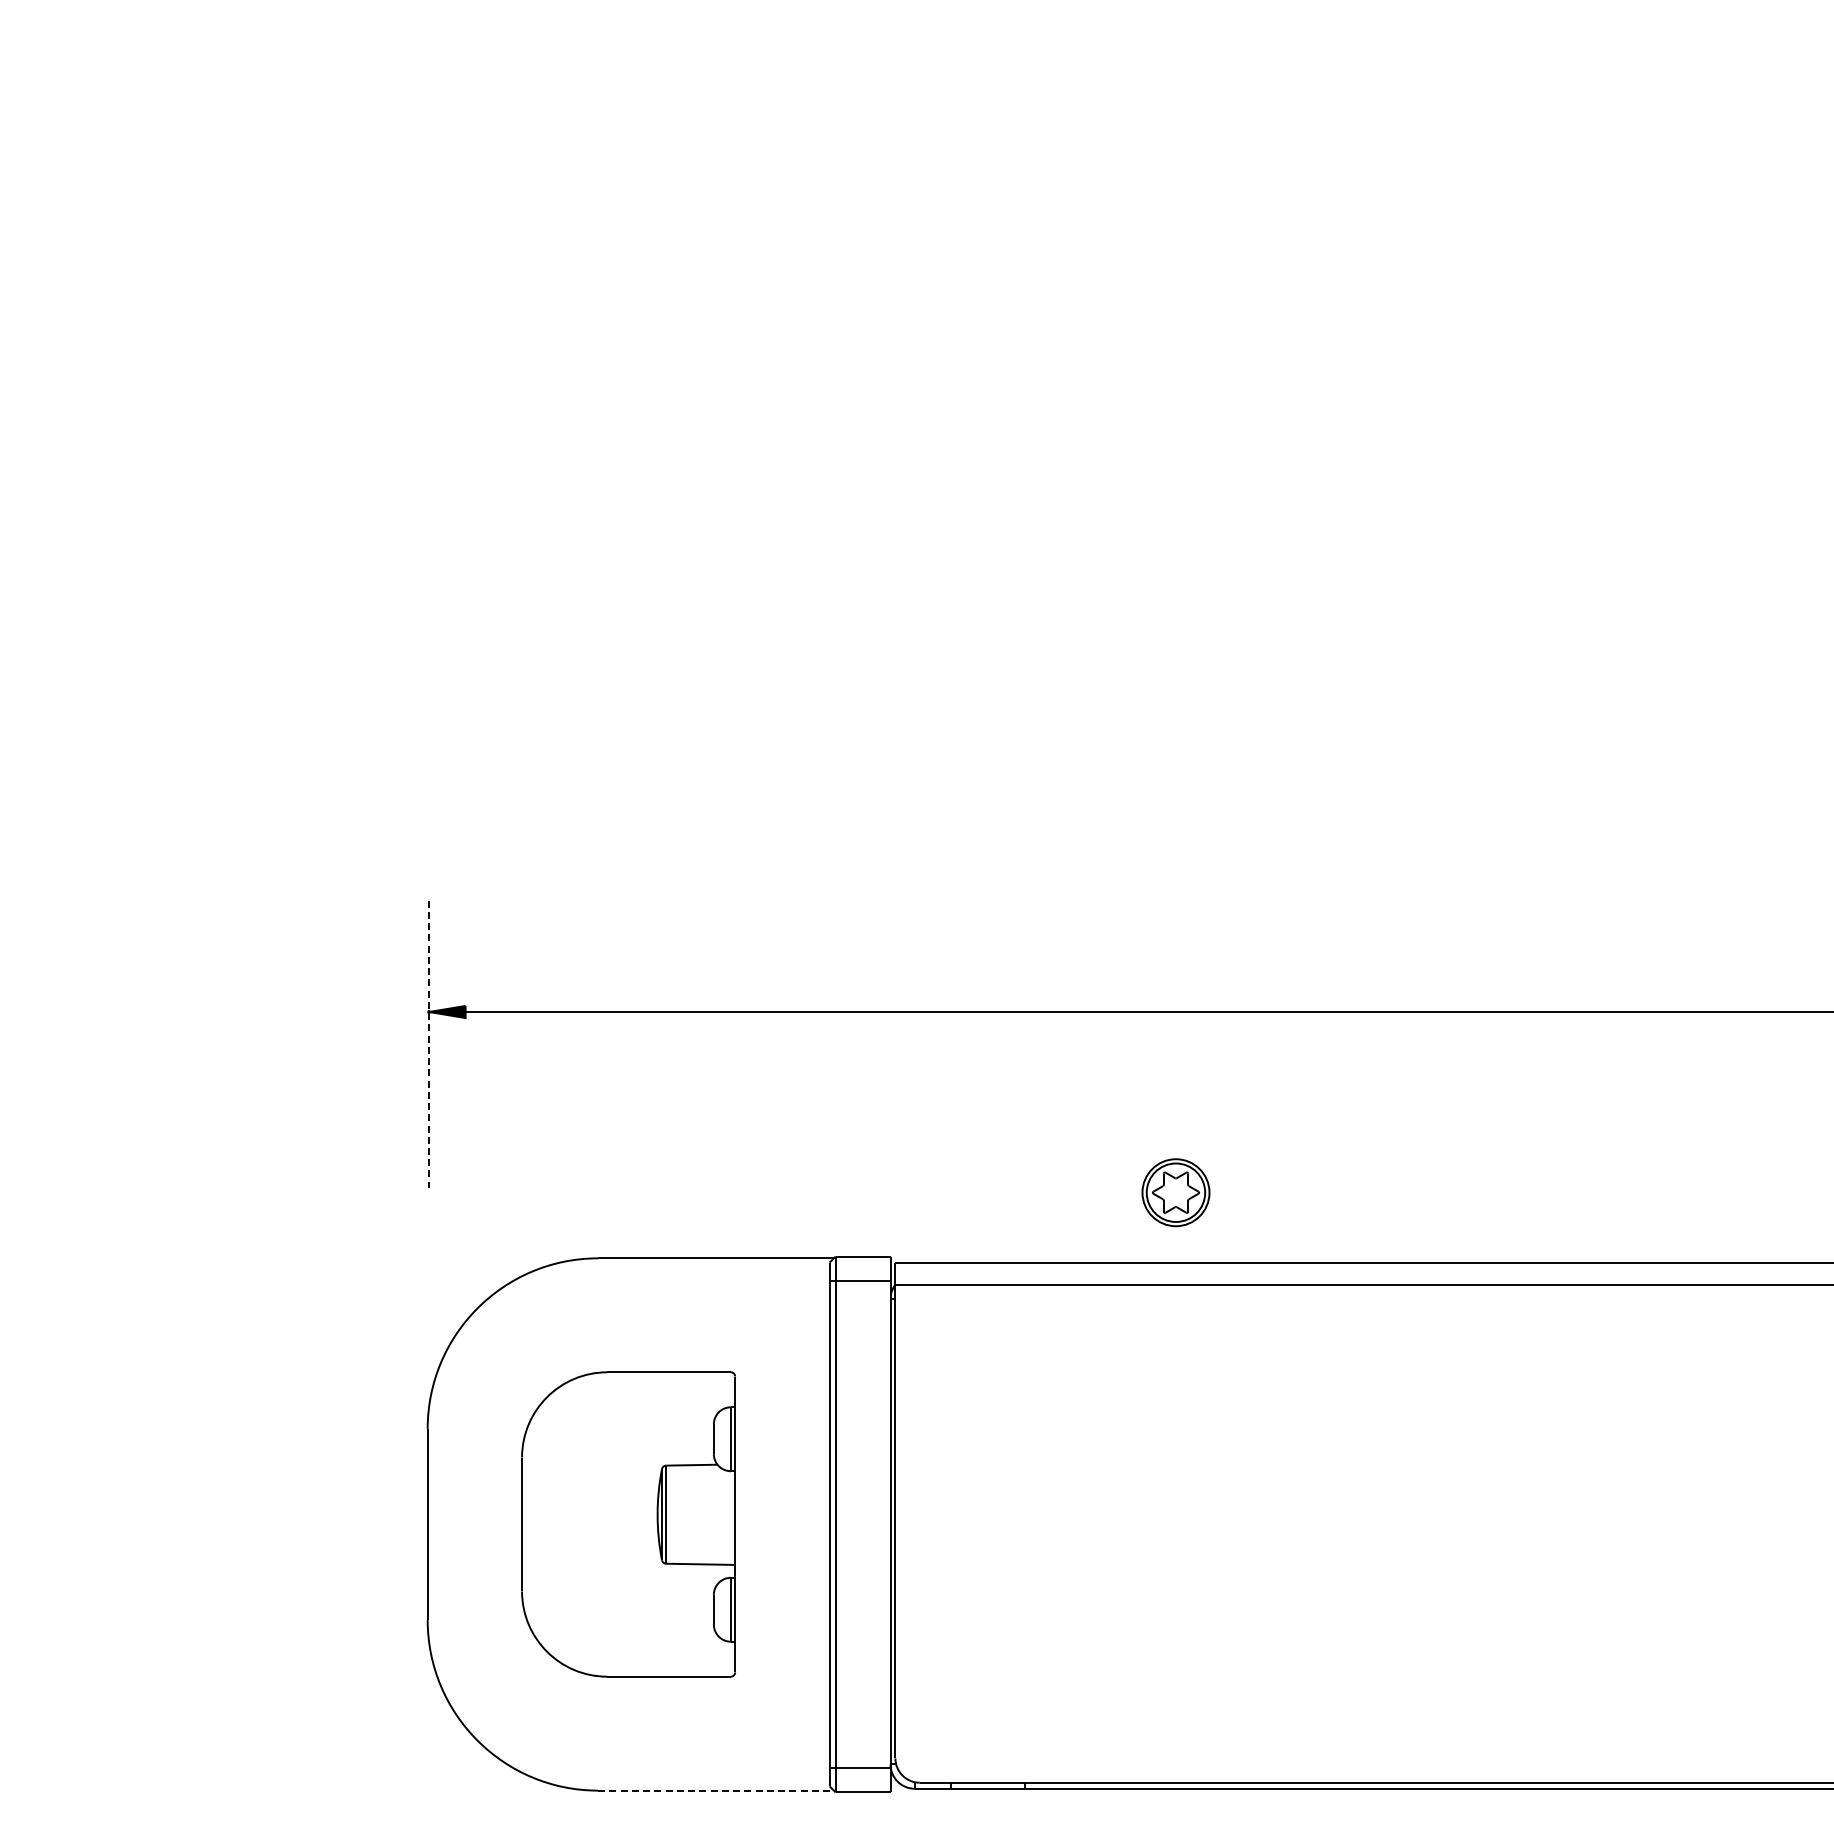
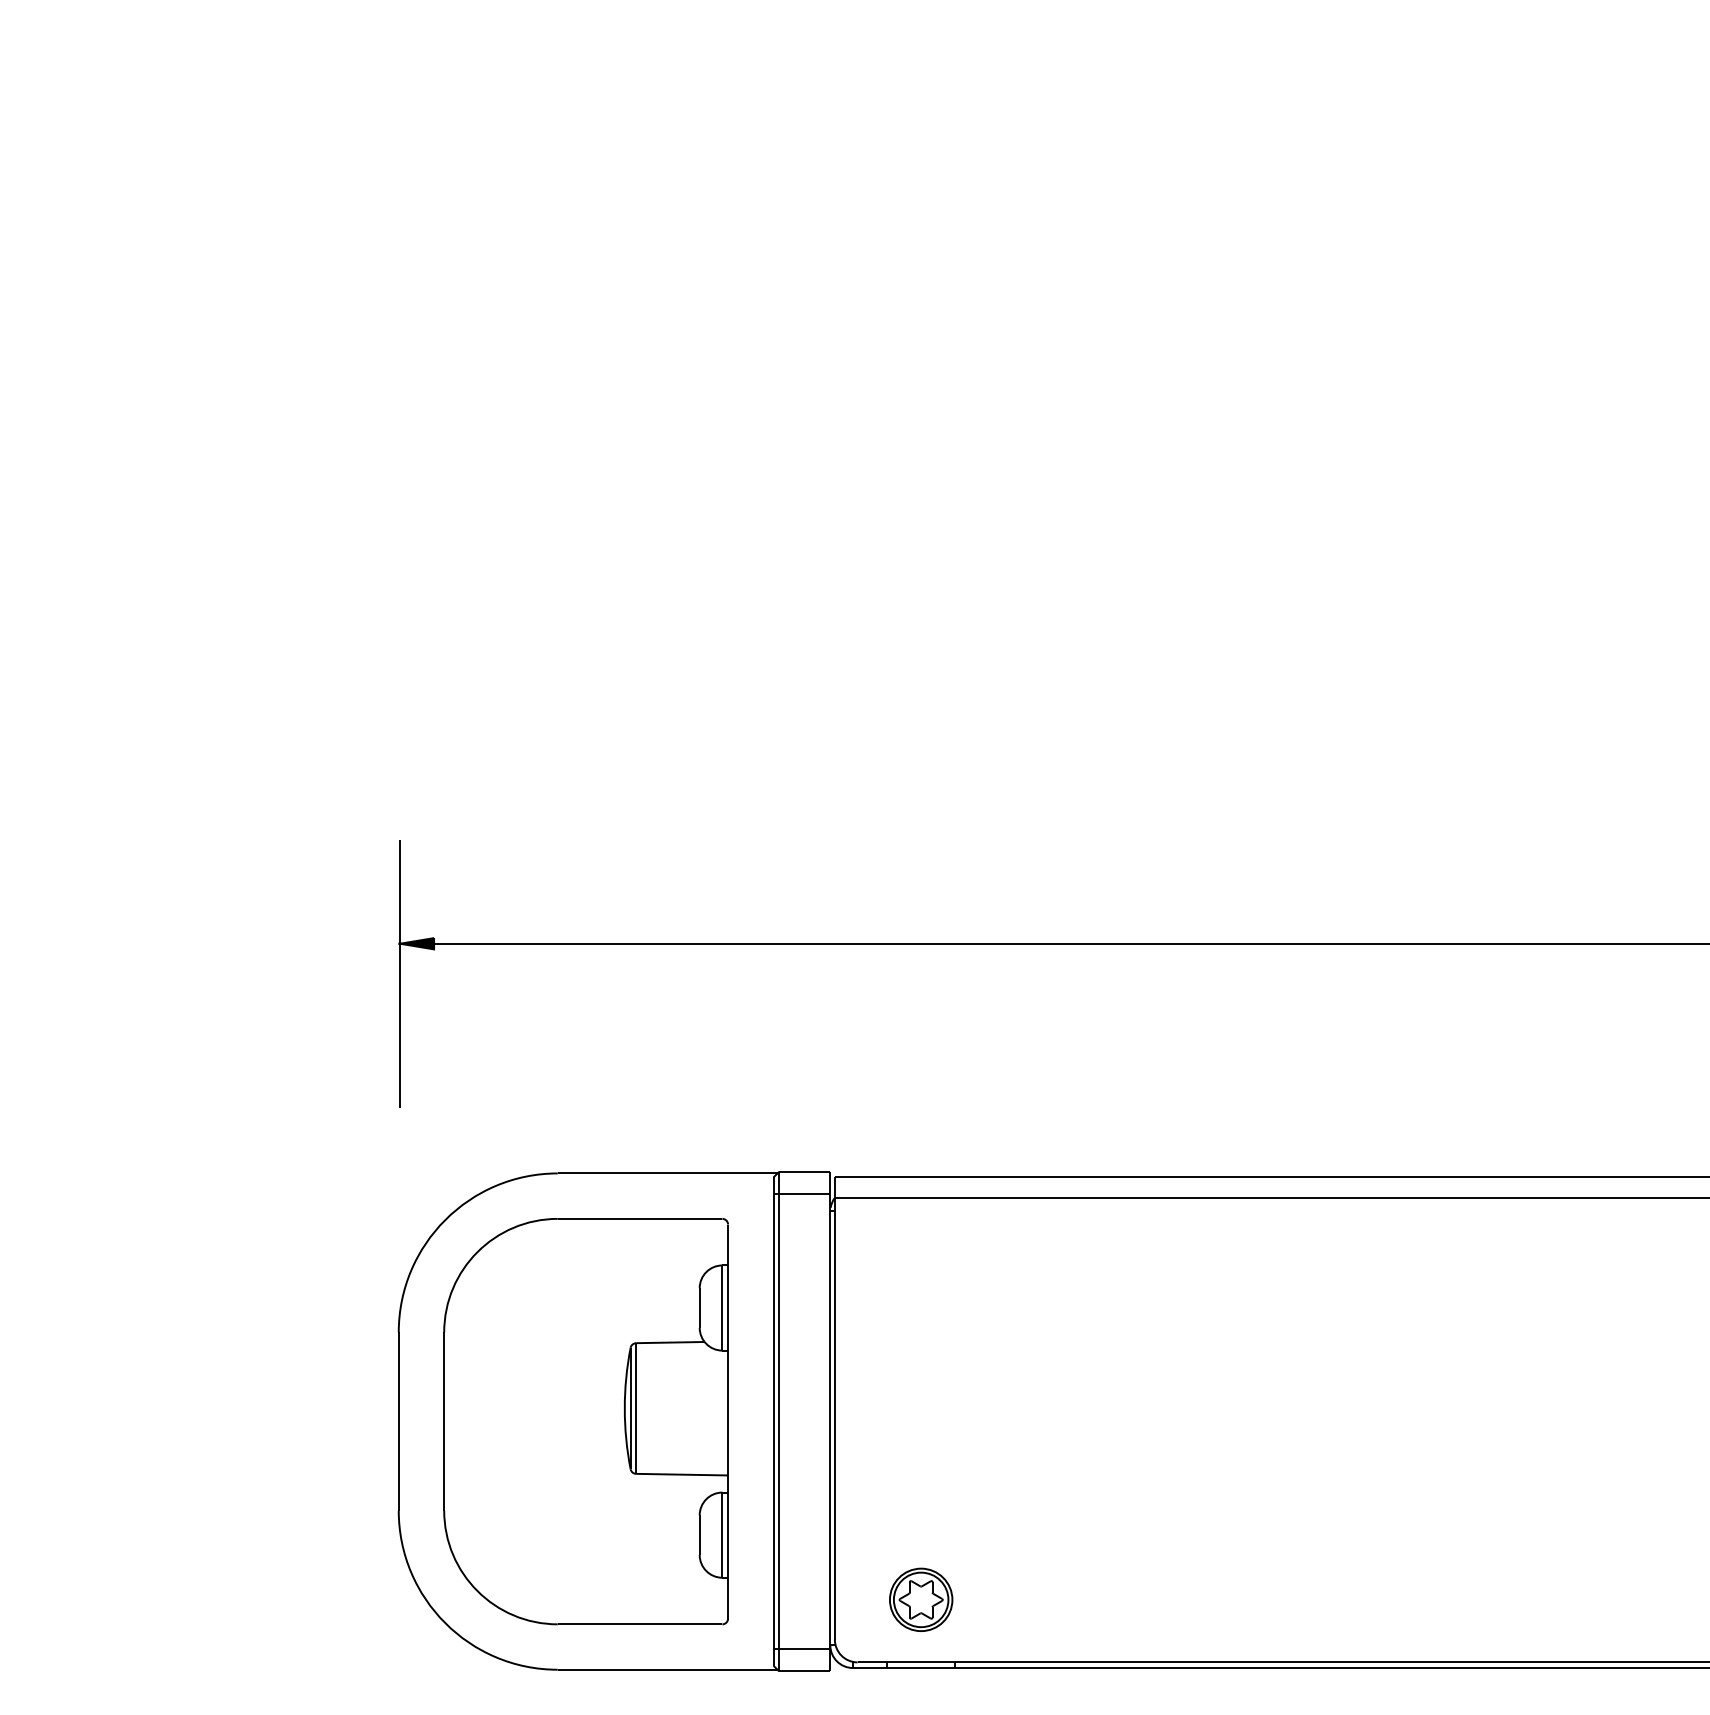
line: (429, 1044) -> (400, 974), dashed -> solid
part: (1175, 1192) -> (920, 1599), moved
part: (628, 1524) -> (586, 1421), size x1.43
line: (716, 1790) -> (668, 1669), dashed -> solid

